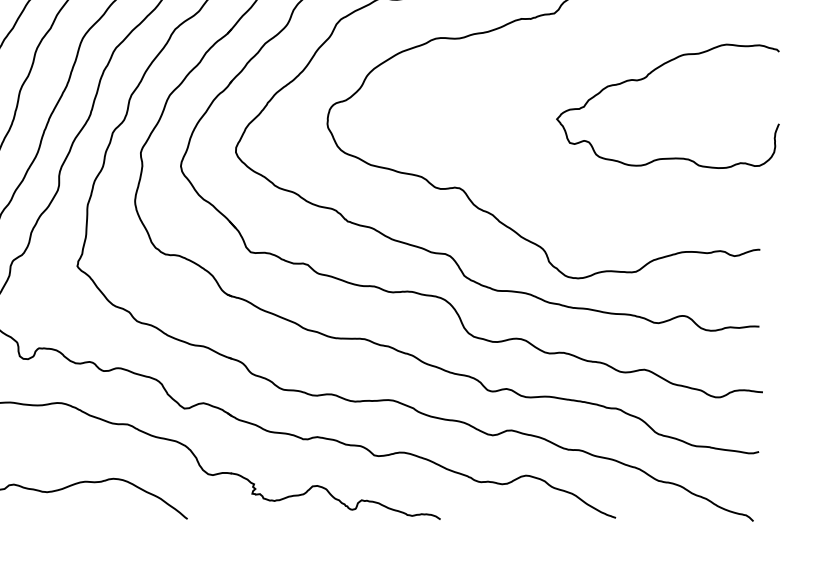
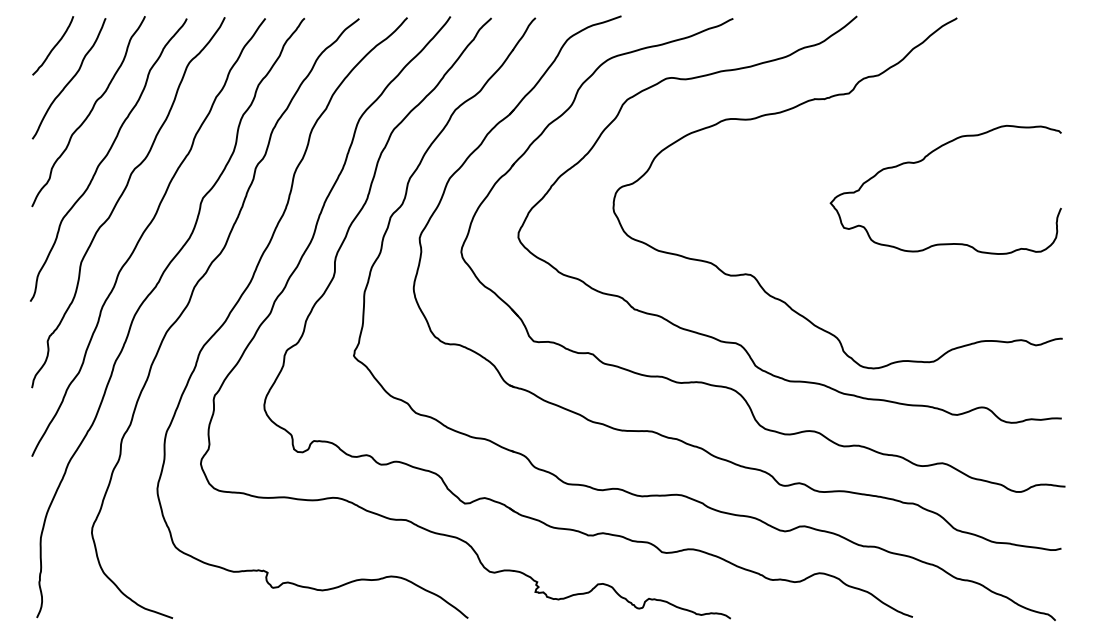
curve: (646, 78) -> (923, 160), moved

